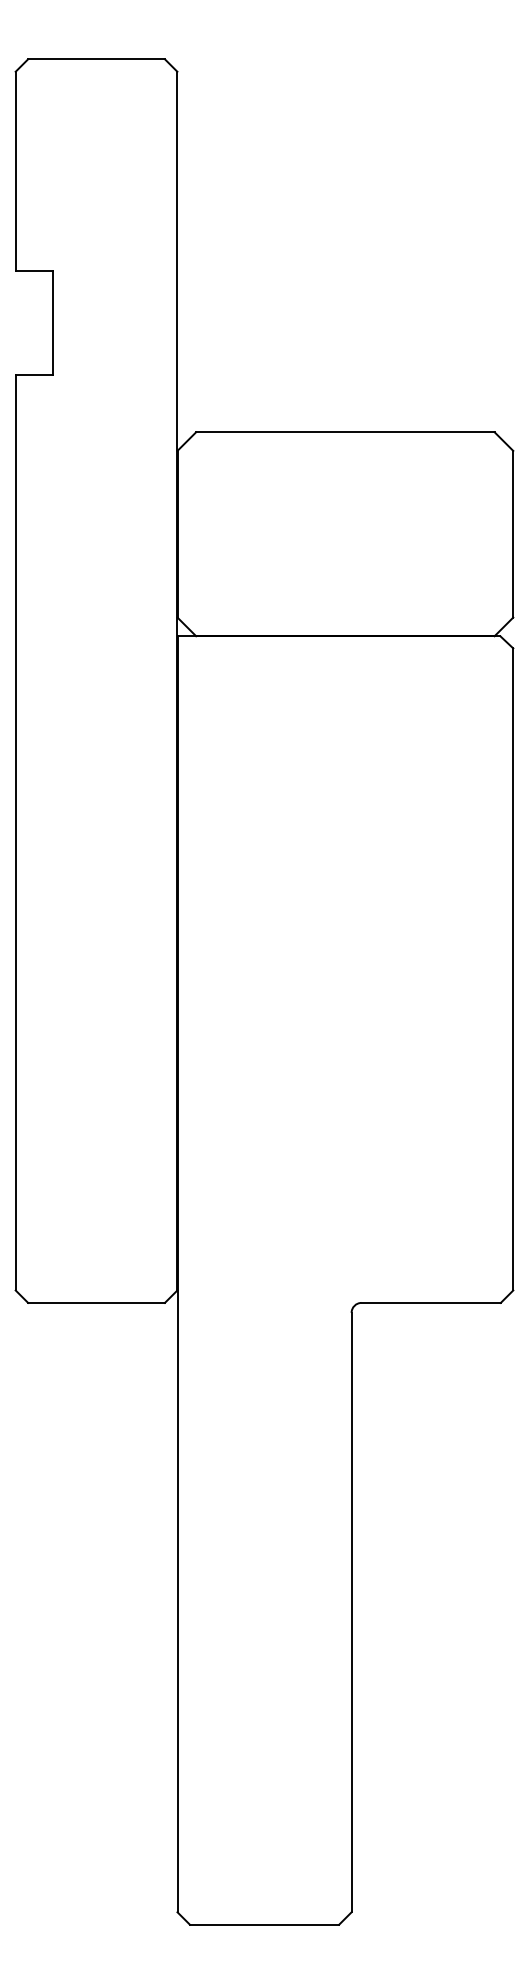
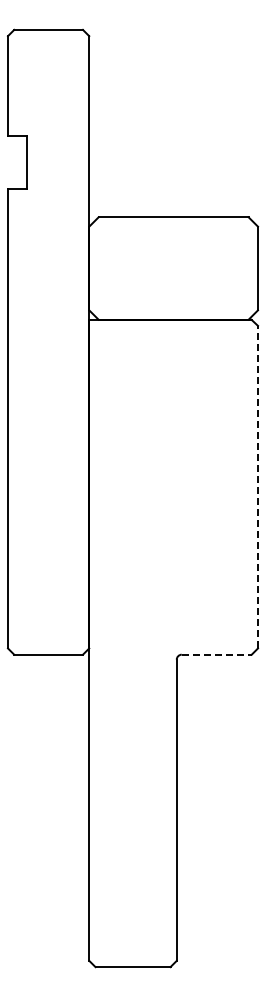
line: (512, 968) -> (257, 486), solid -> dashed
line: (430, 1302) -> (216, 654), solid -> dashed

